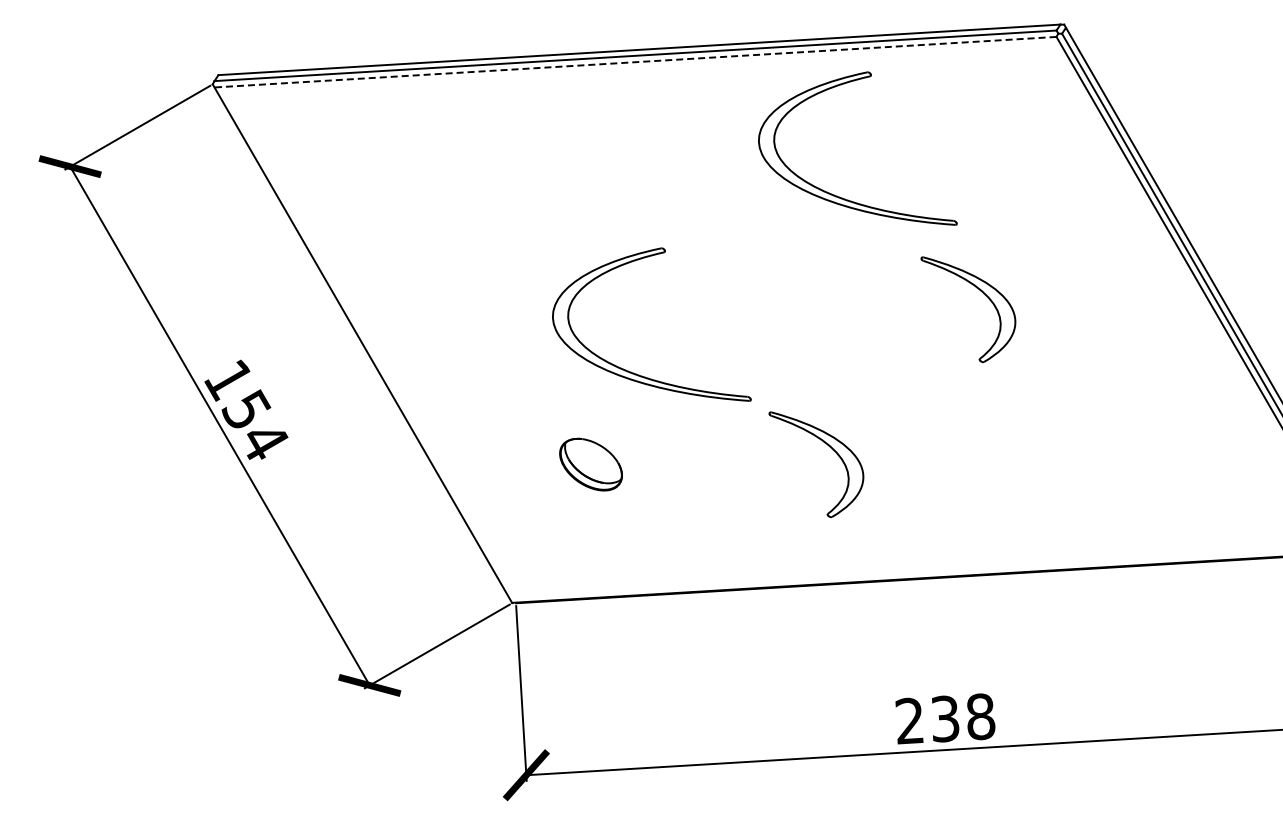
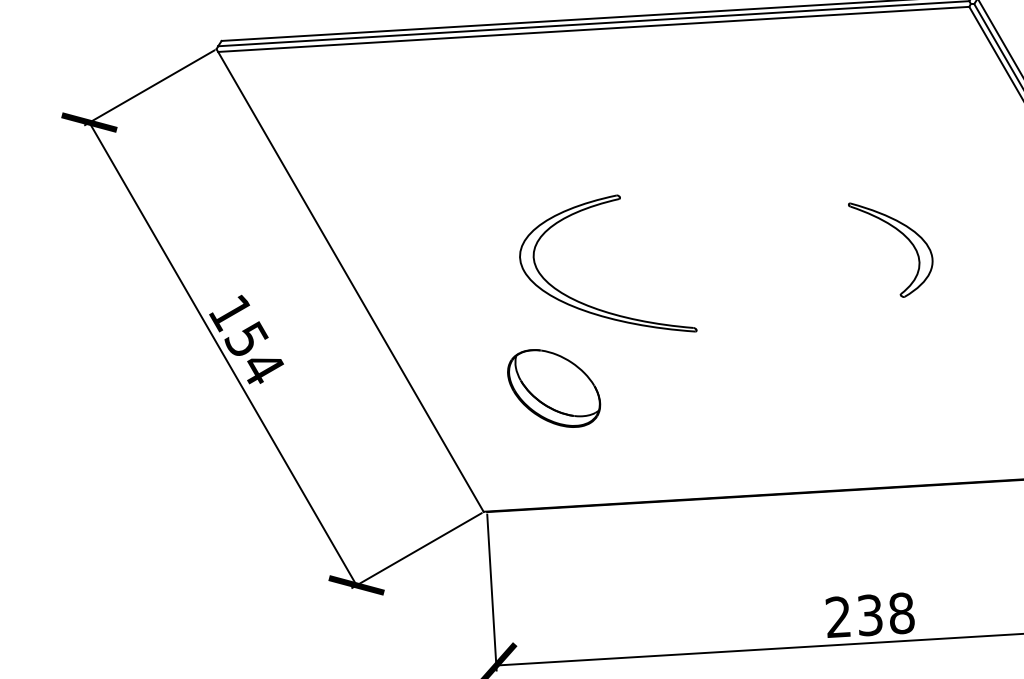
line: (635, 62) -> (593, 29), dashed -> solid
part: (837, 195) -> (773, 148), removed
part: (830, 448) -> (767, 374), removed
part: (590, 464) -> (553, 388), size x1.67

